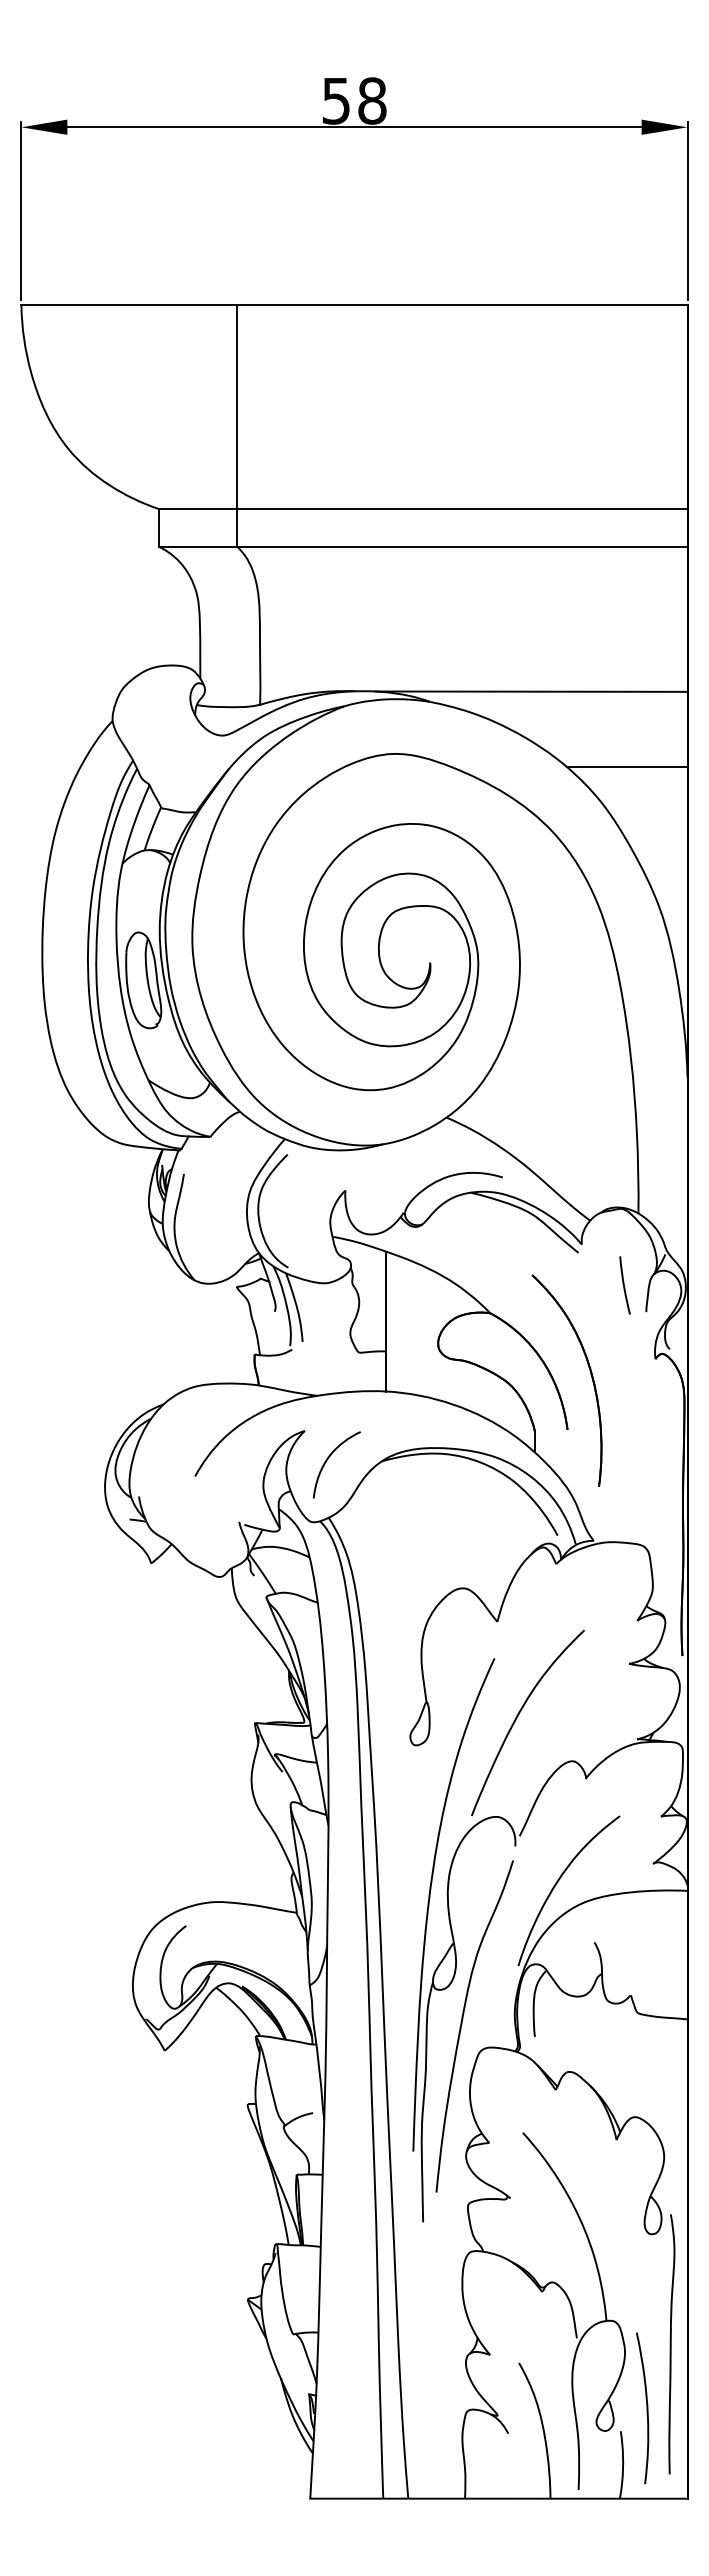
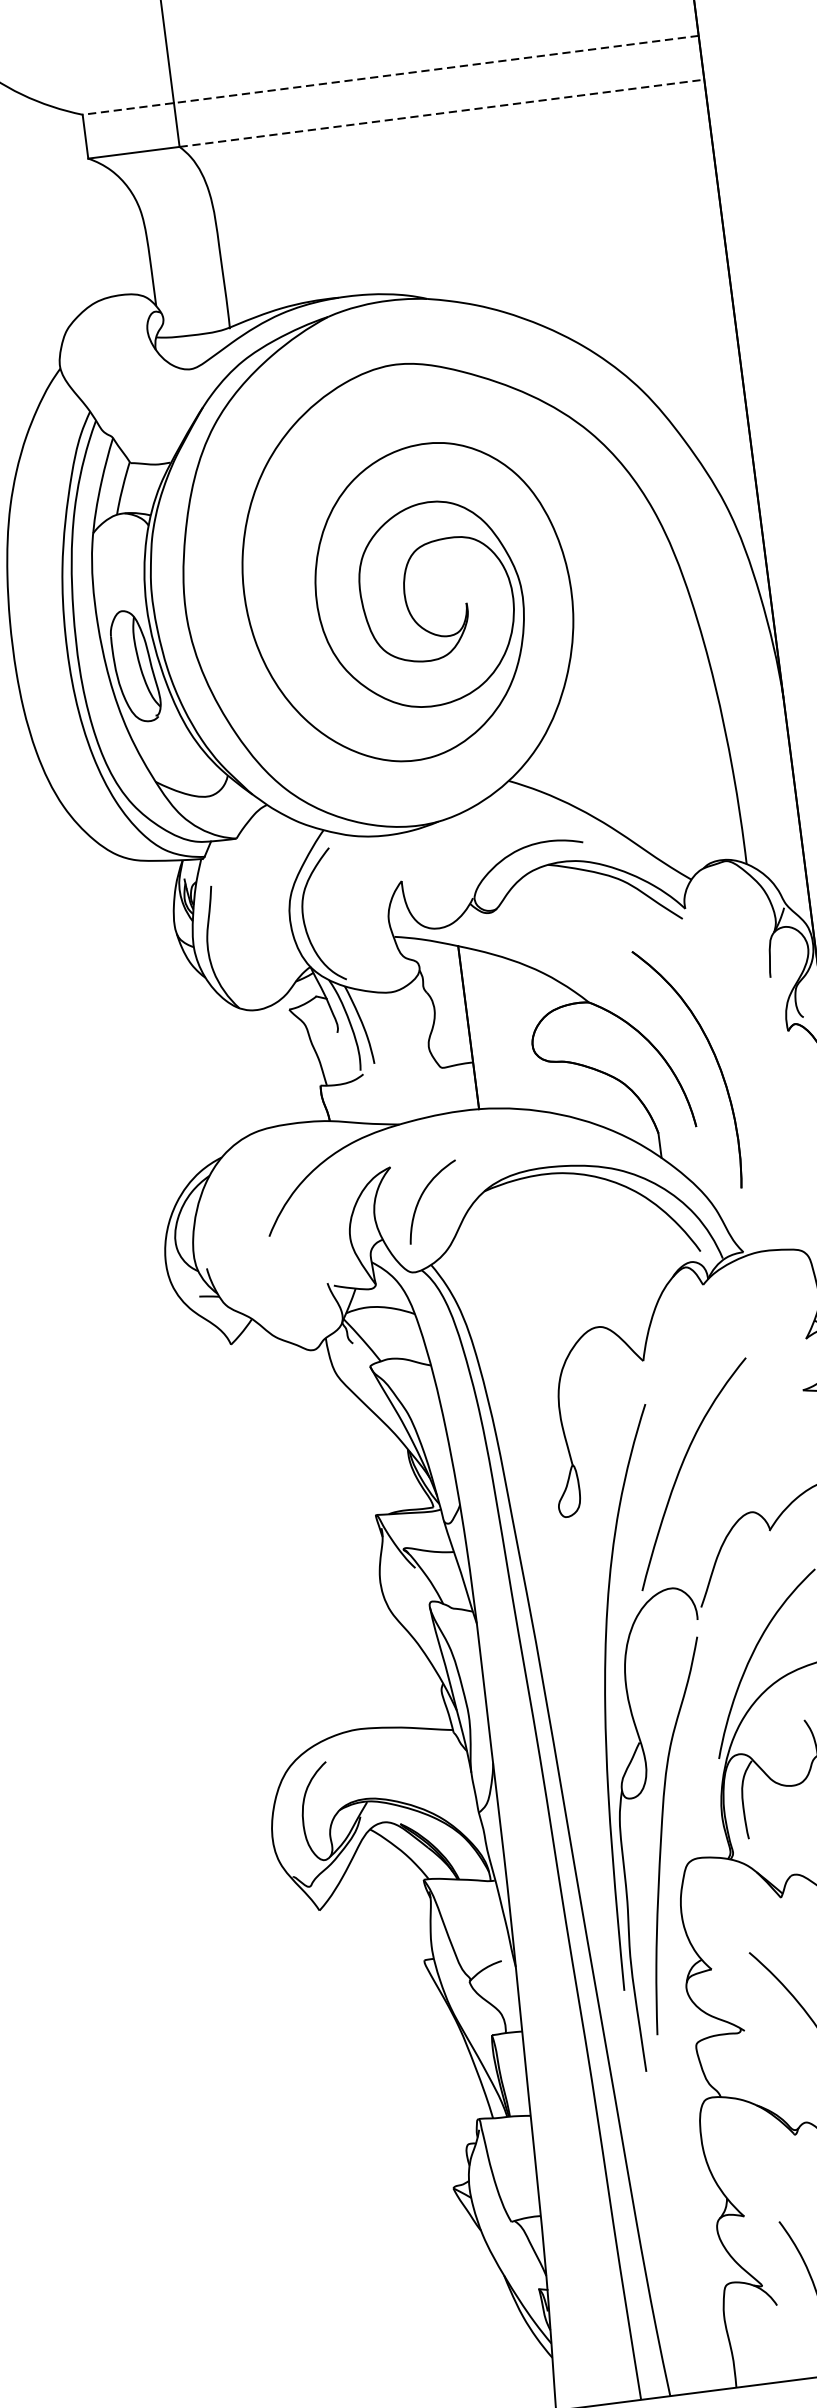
line: (422, 509) -> (389, 75), solid -> dashed
line: (462, 546) -> (442, 113), solid -> dashed
line: (531, 691) -> (544, 271), removed
line: (627, 767) -> (667, 345), removed
curve: (624, 1285) -> (741, 950), removed

